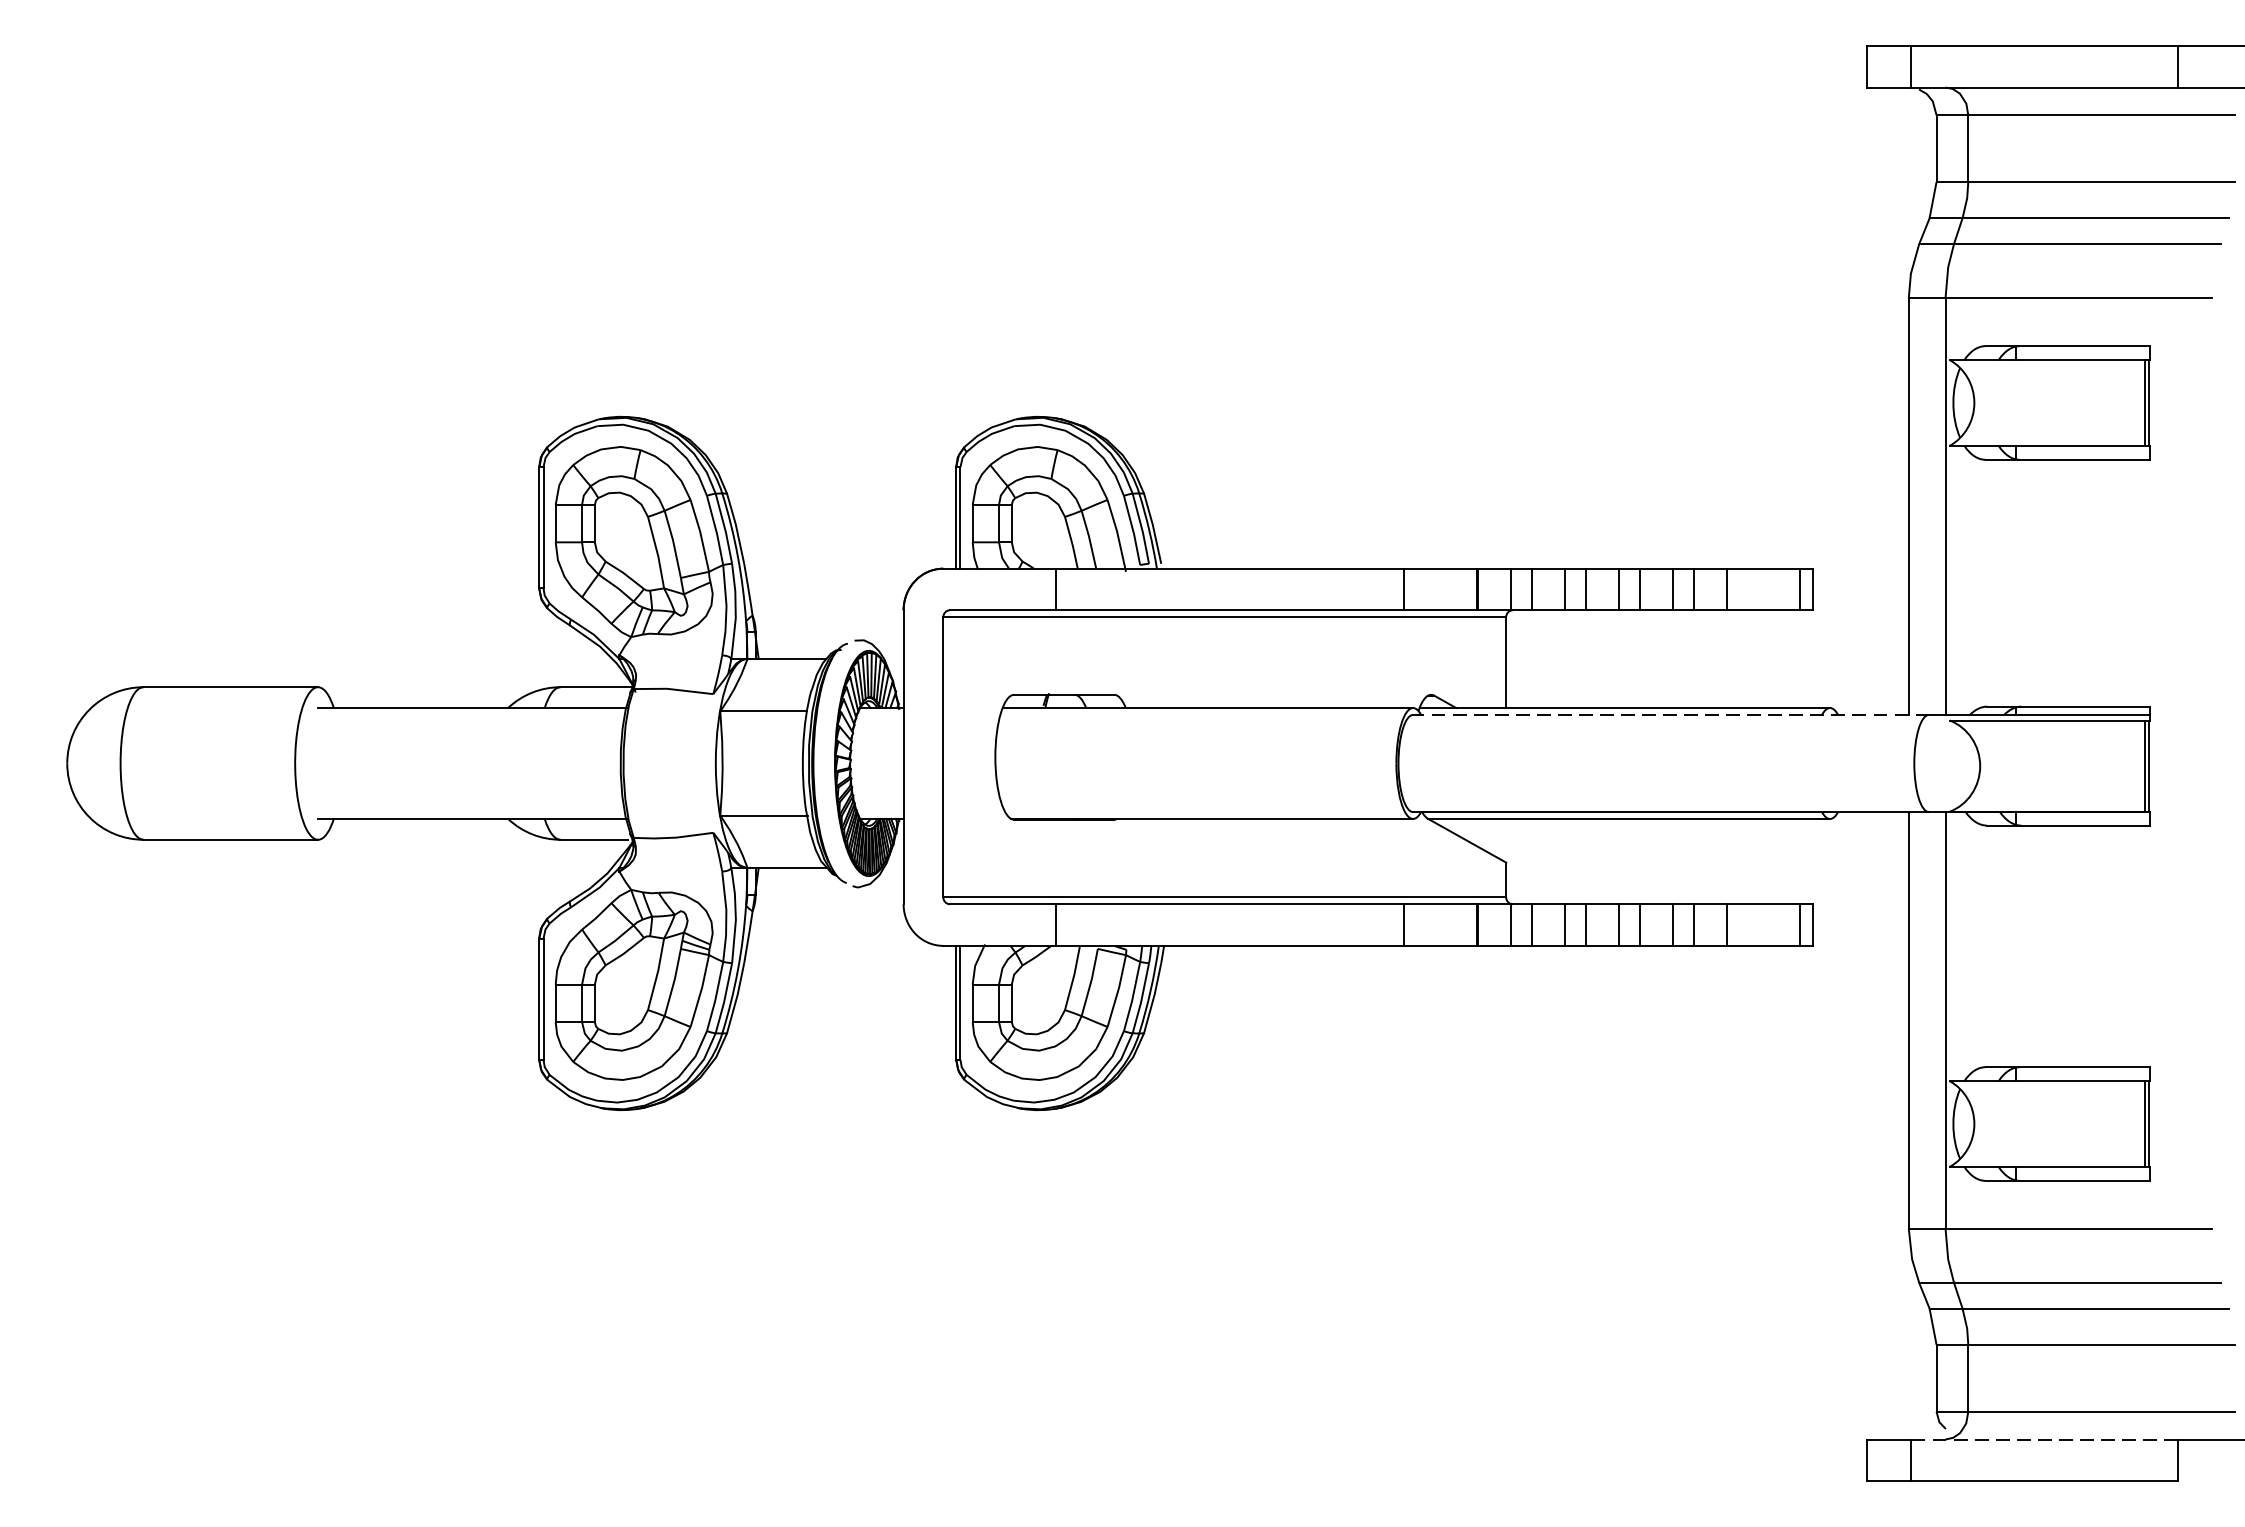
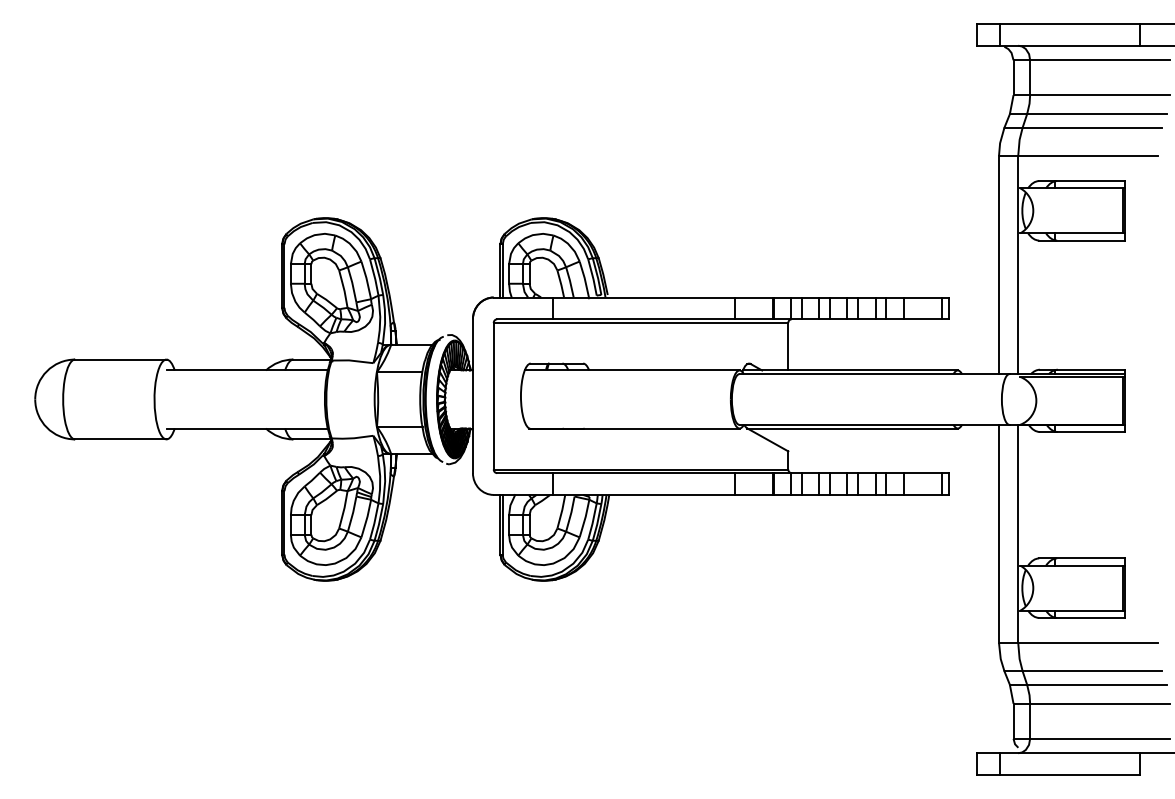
line: (1670, 715) -> (874, 374), dashed -> solid
line: (2045, 1439) -> (1070, 753), dashed -> solid

